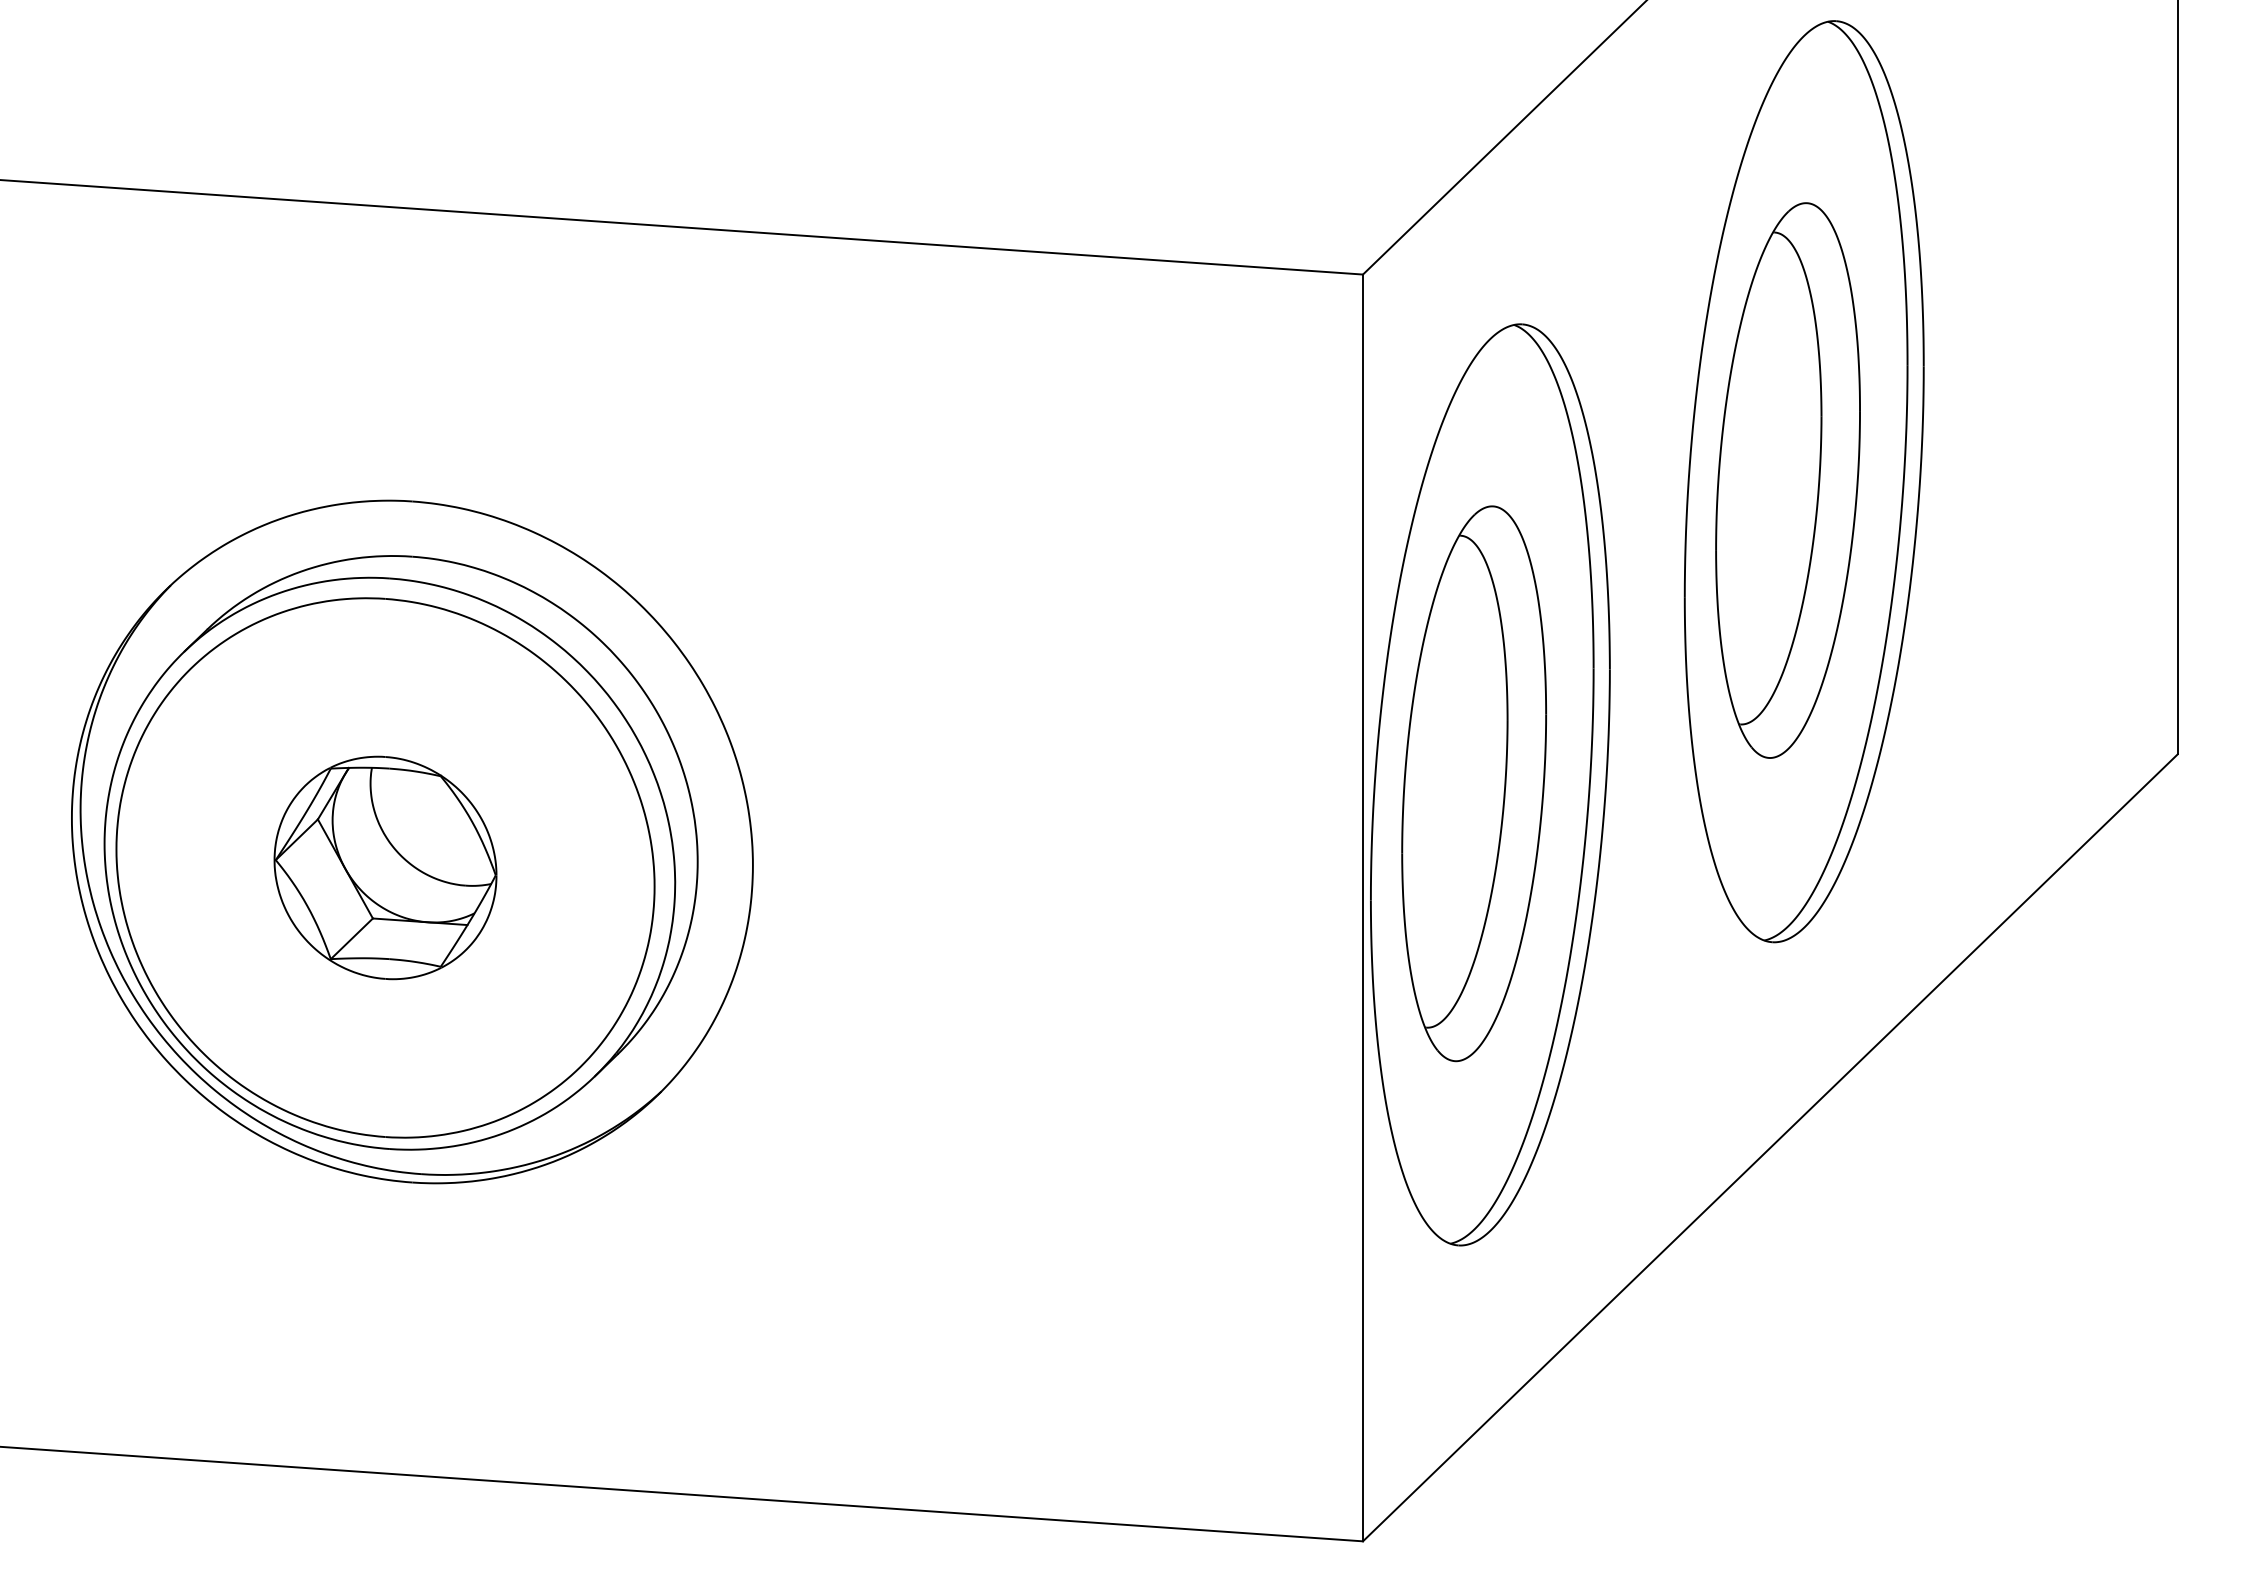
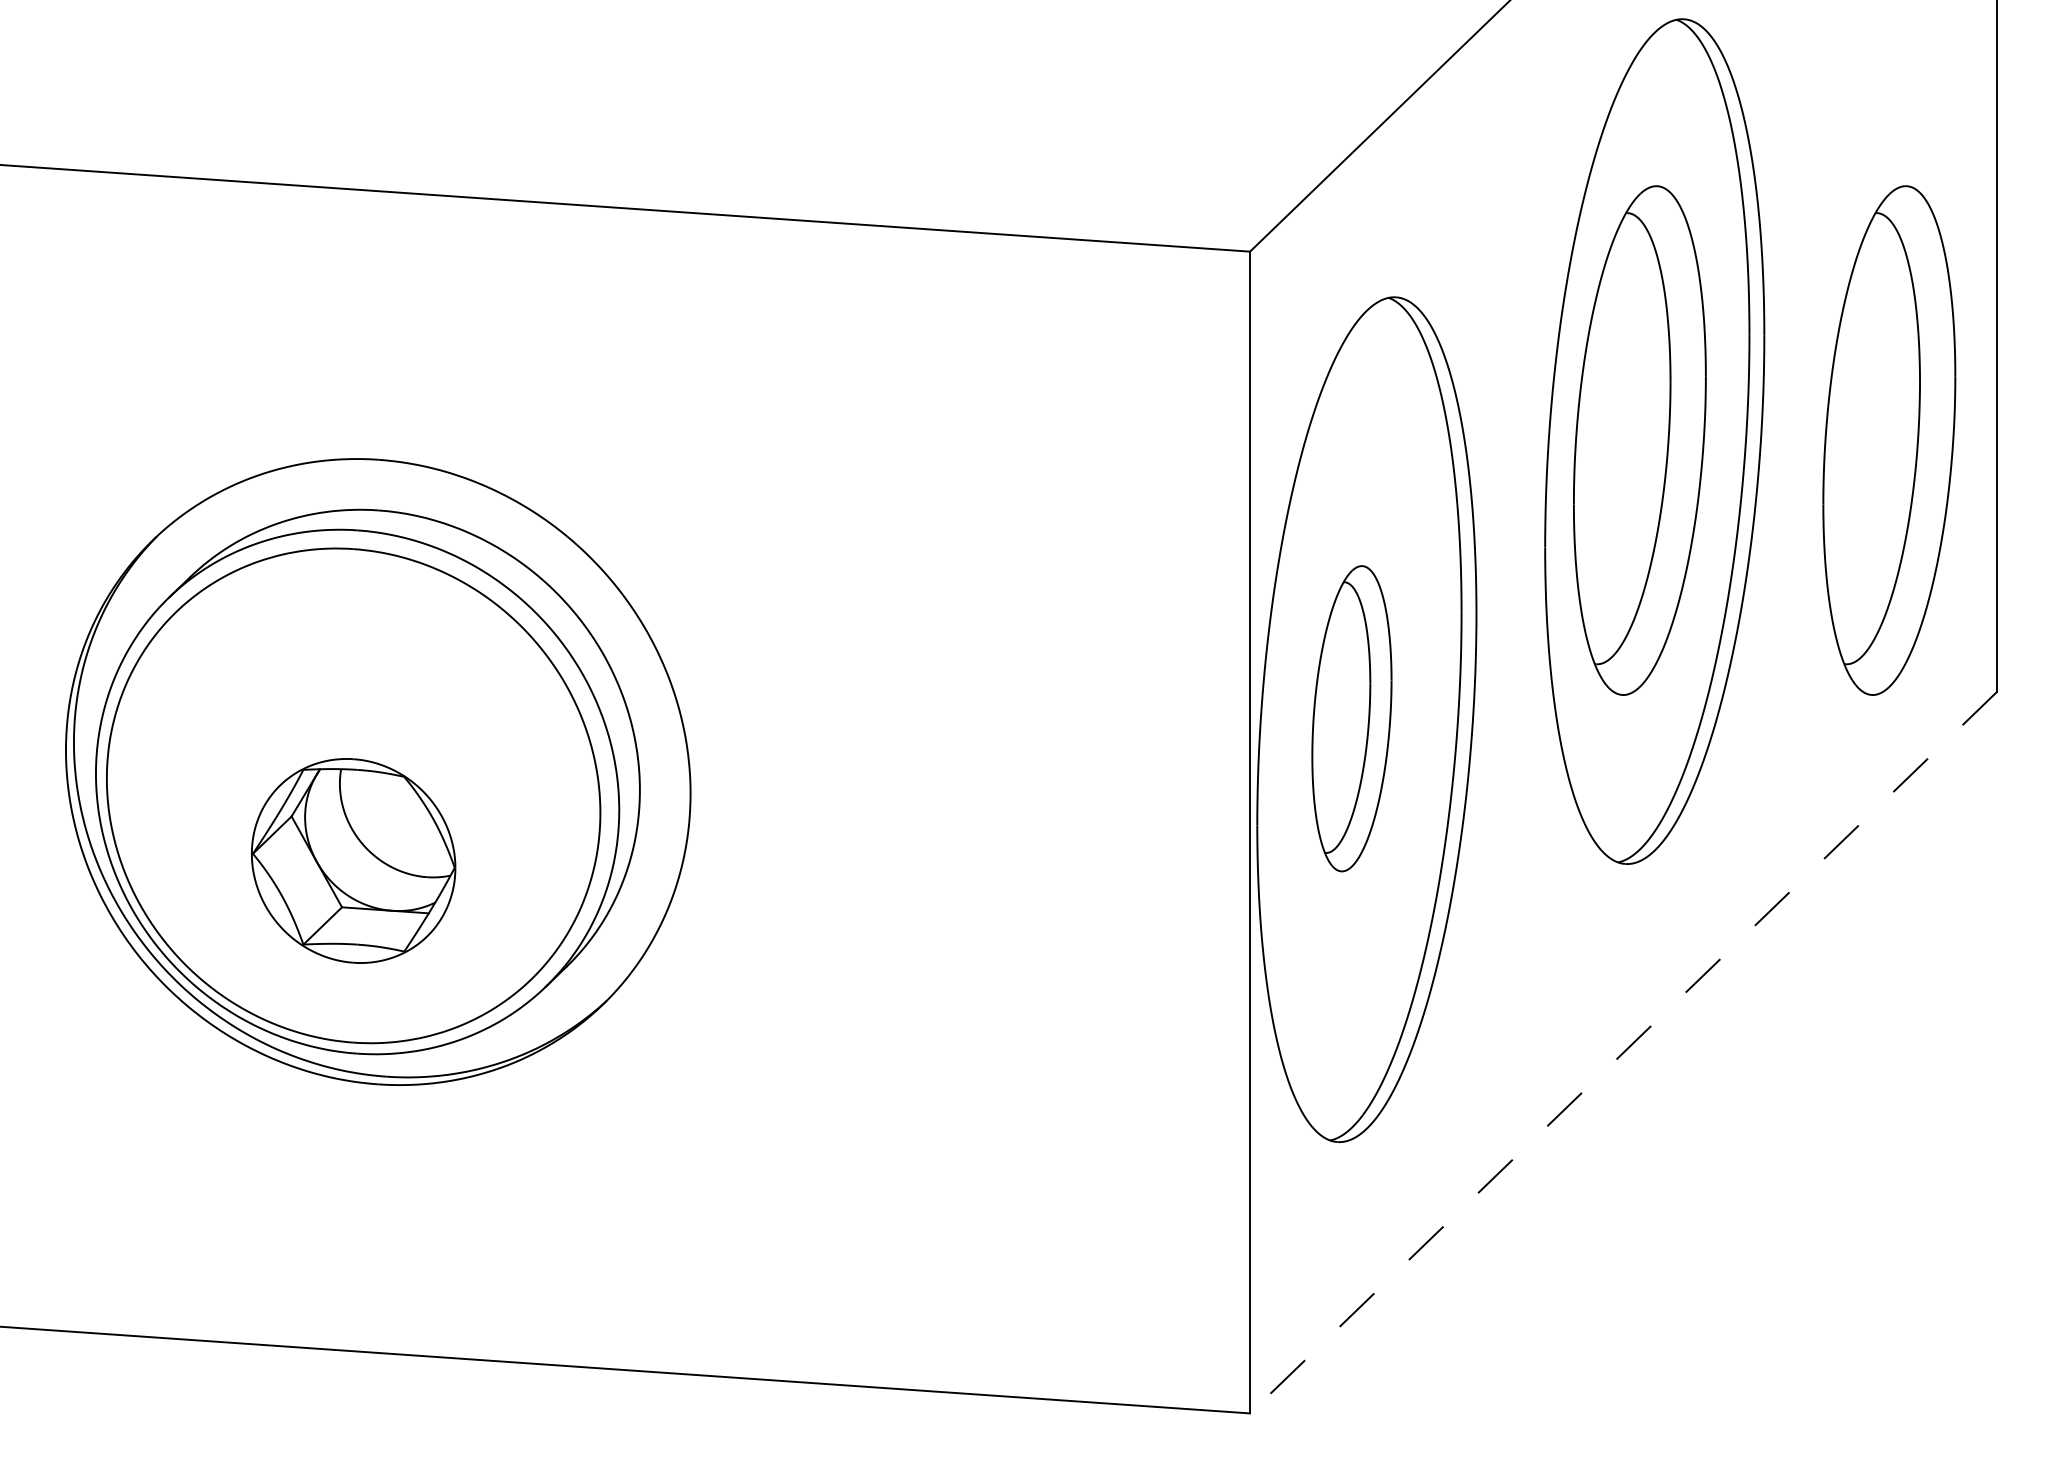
part: (2059, 480) -> (1888, 440), added
part: (1473, 783) -> (1351, 718), size x0.6
part: (385, 867) -> (353, 860), moved
line: (1769, 1148) -> (1622, 1053), solid -> dashed

